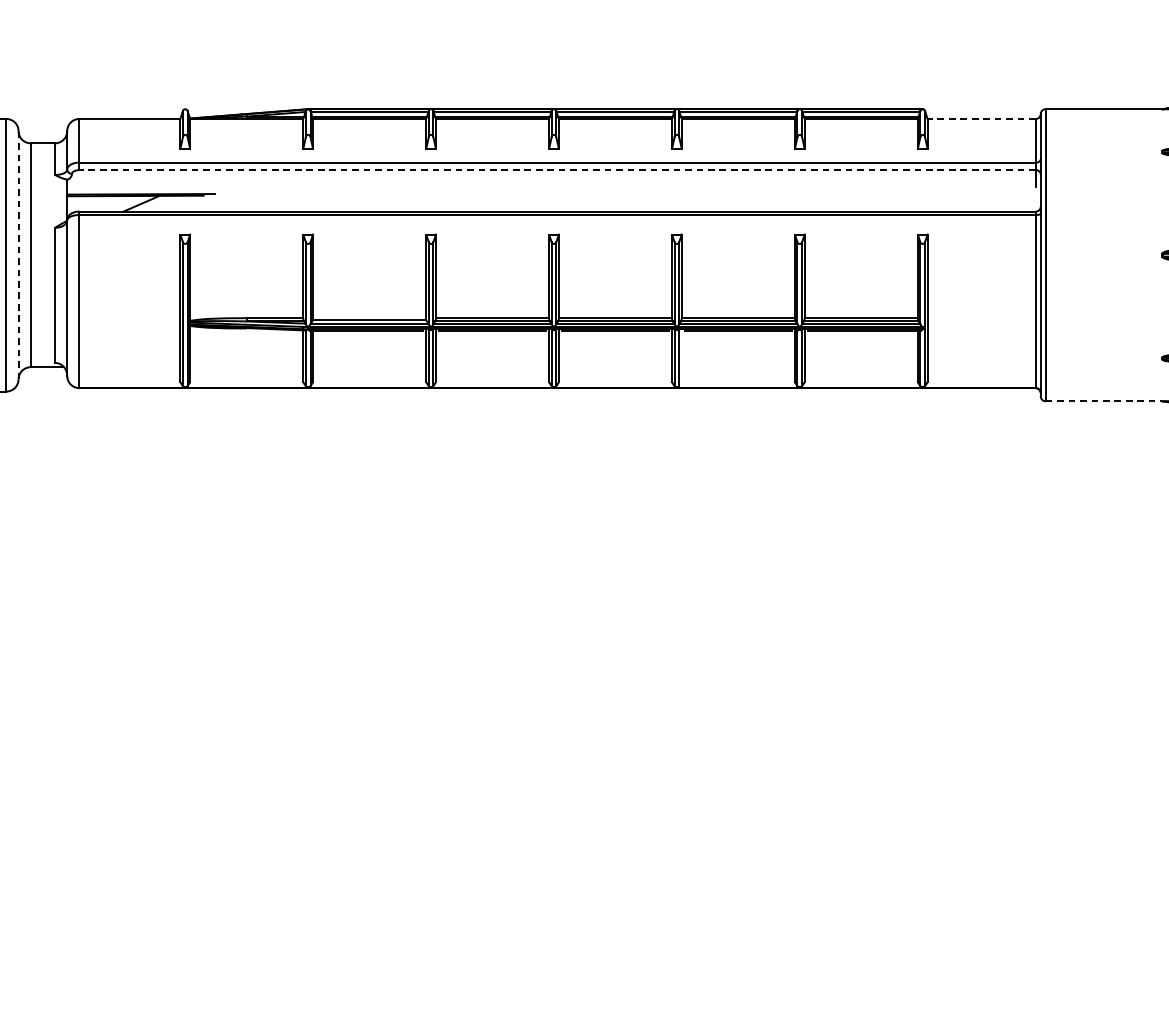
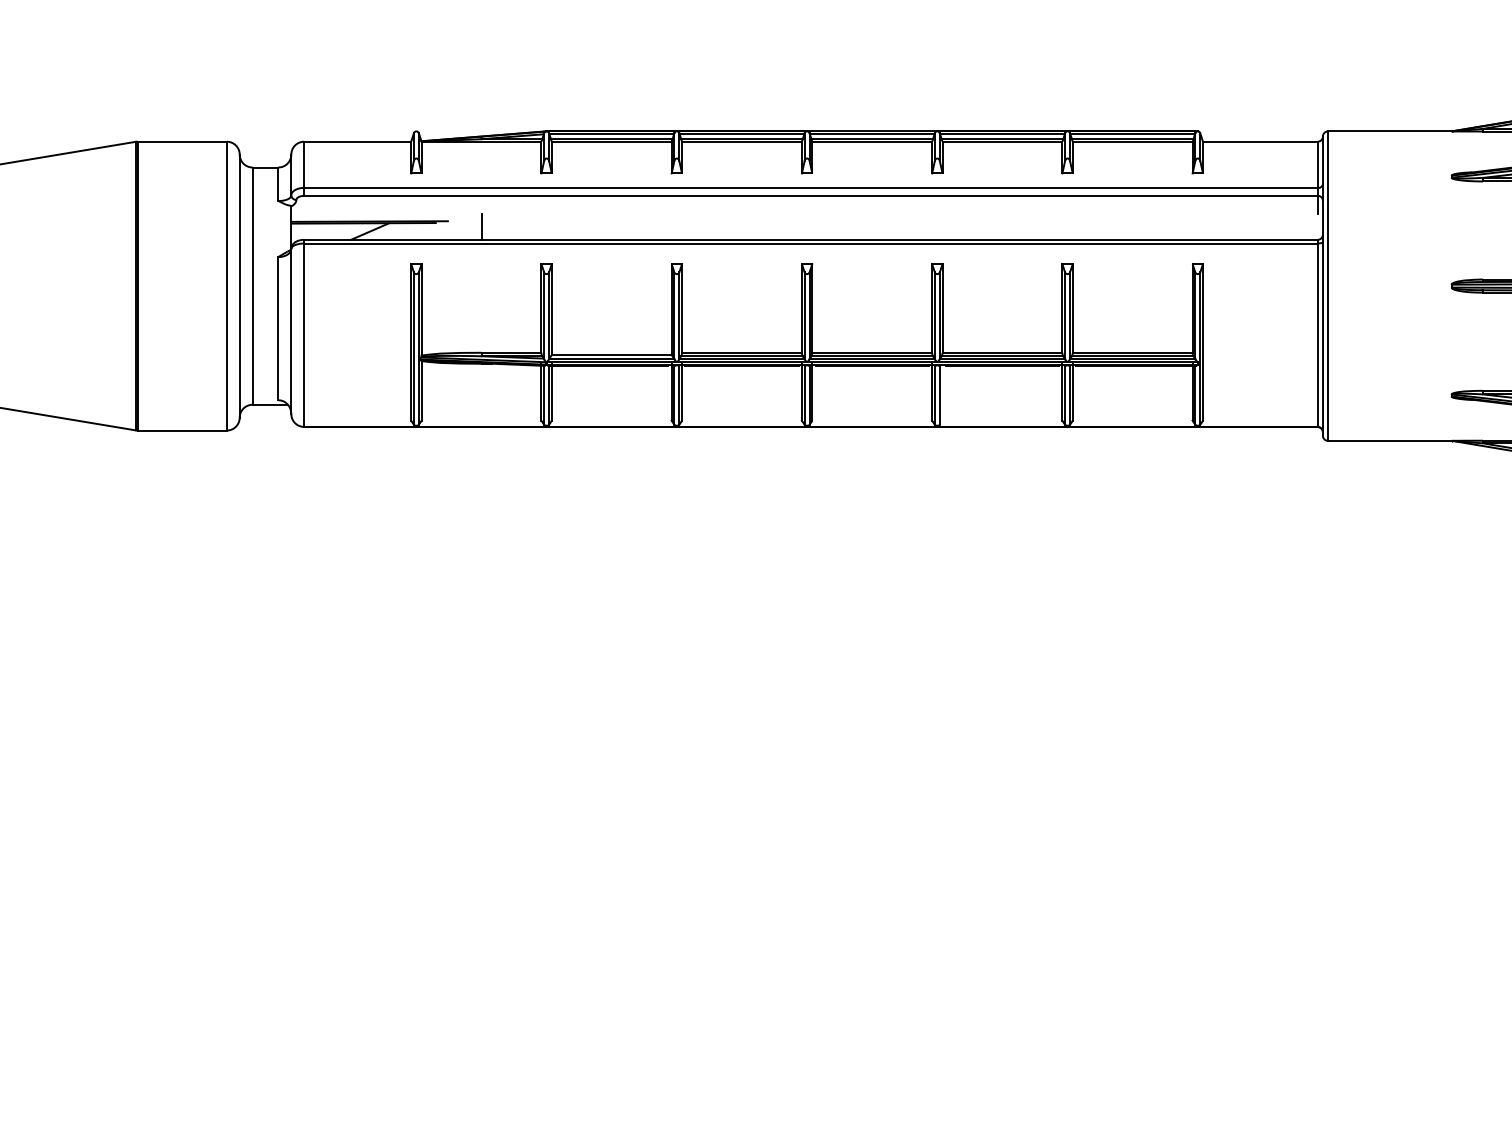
line: (980, 118) -> (1259, 141), dashed -> solid
line: (557, 169) -> (810, 195), dashed -> solid
line: (246, 198) -> (481, 226), added
line: (18, 255) -> (239, 286), dashed -> solid
line: (1103, 400) -> (1389, 440), dashed -> solid

